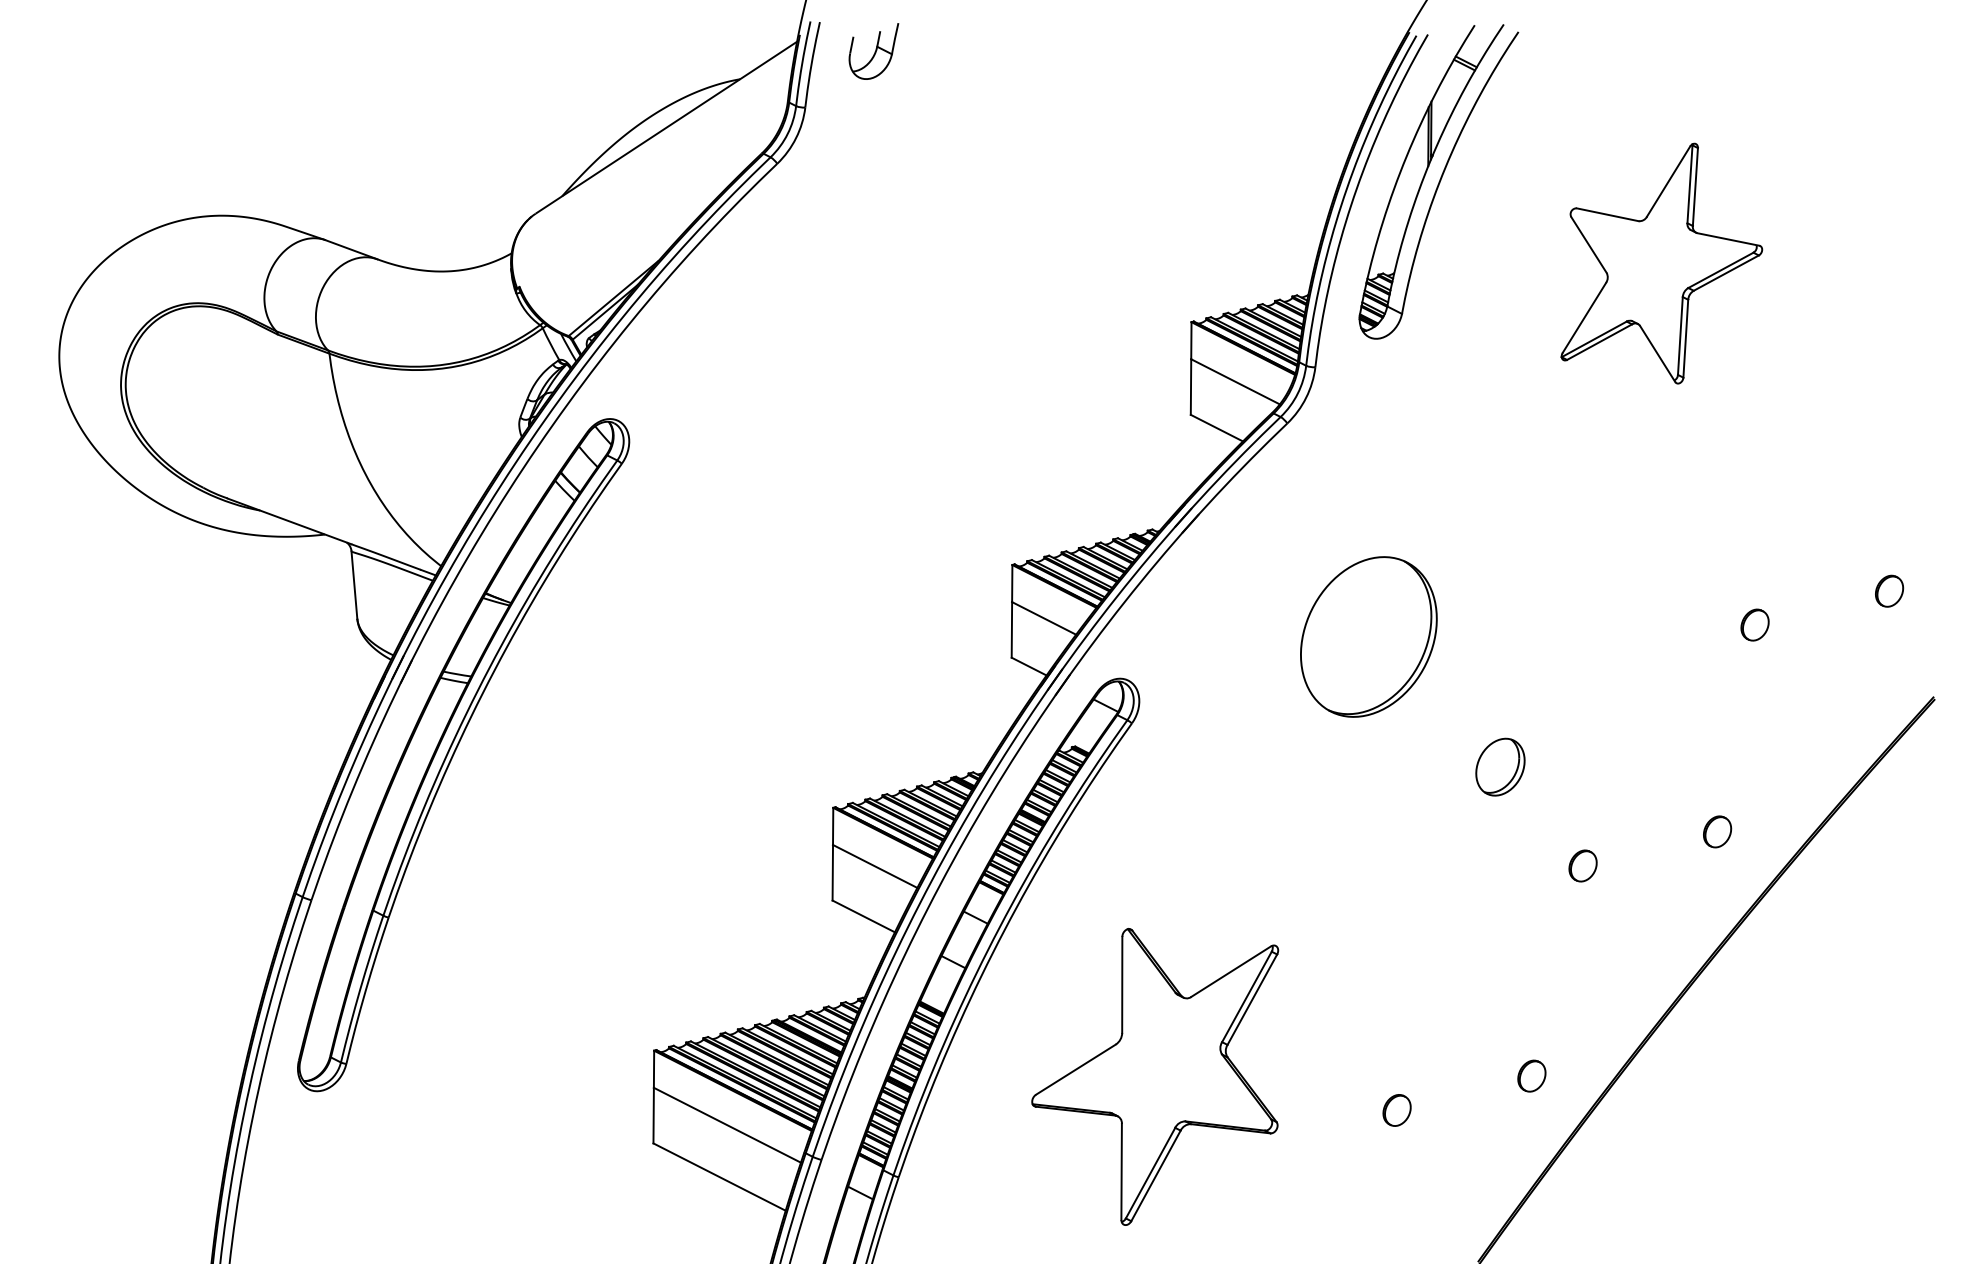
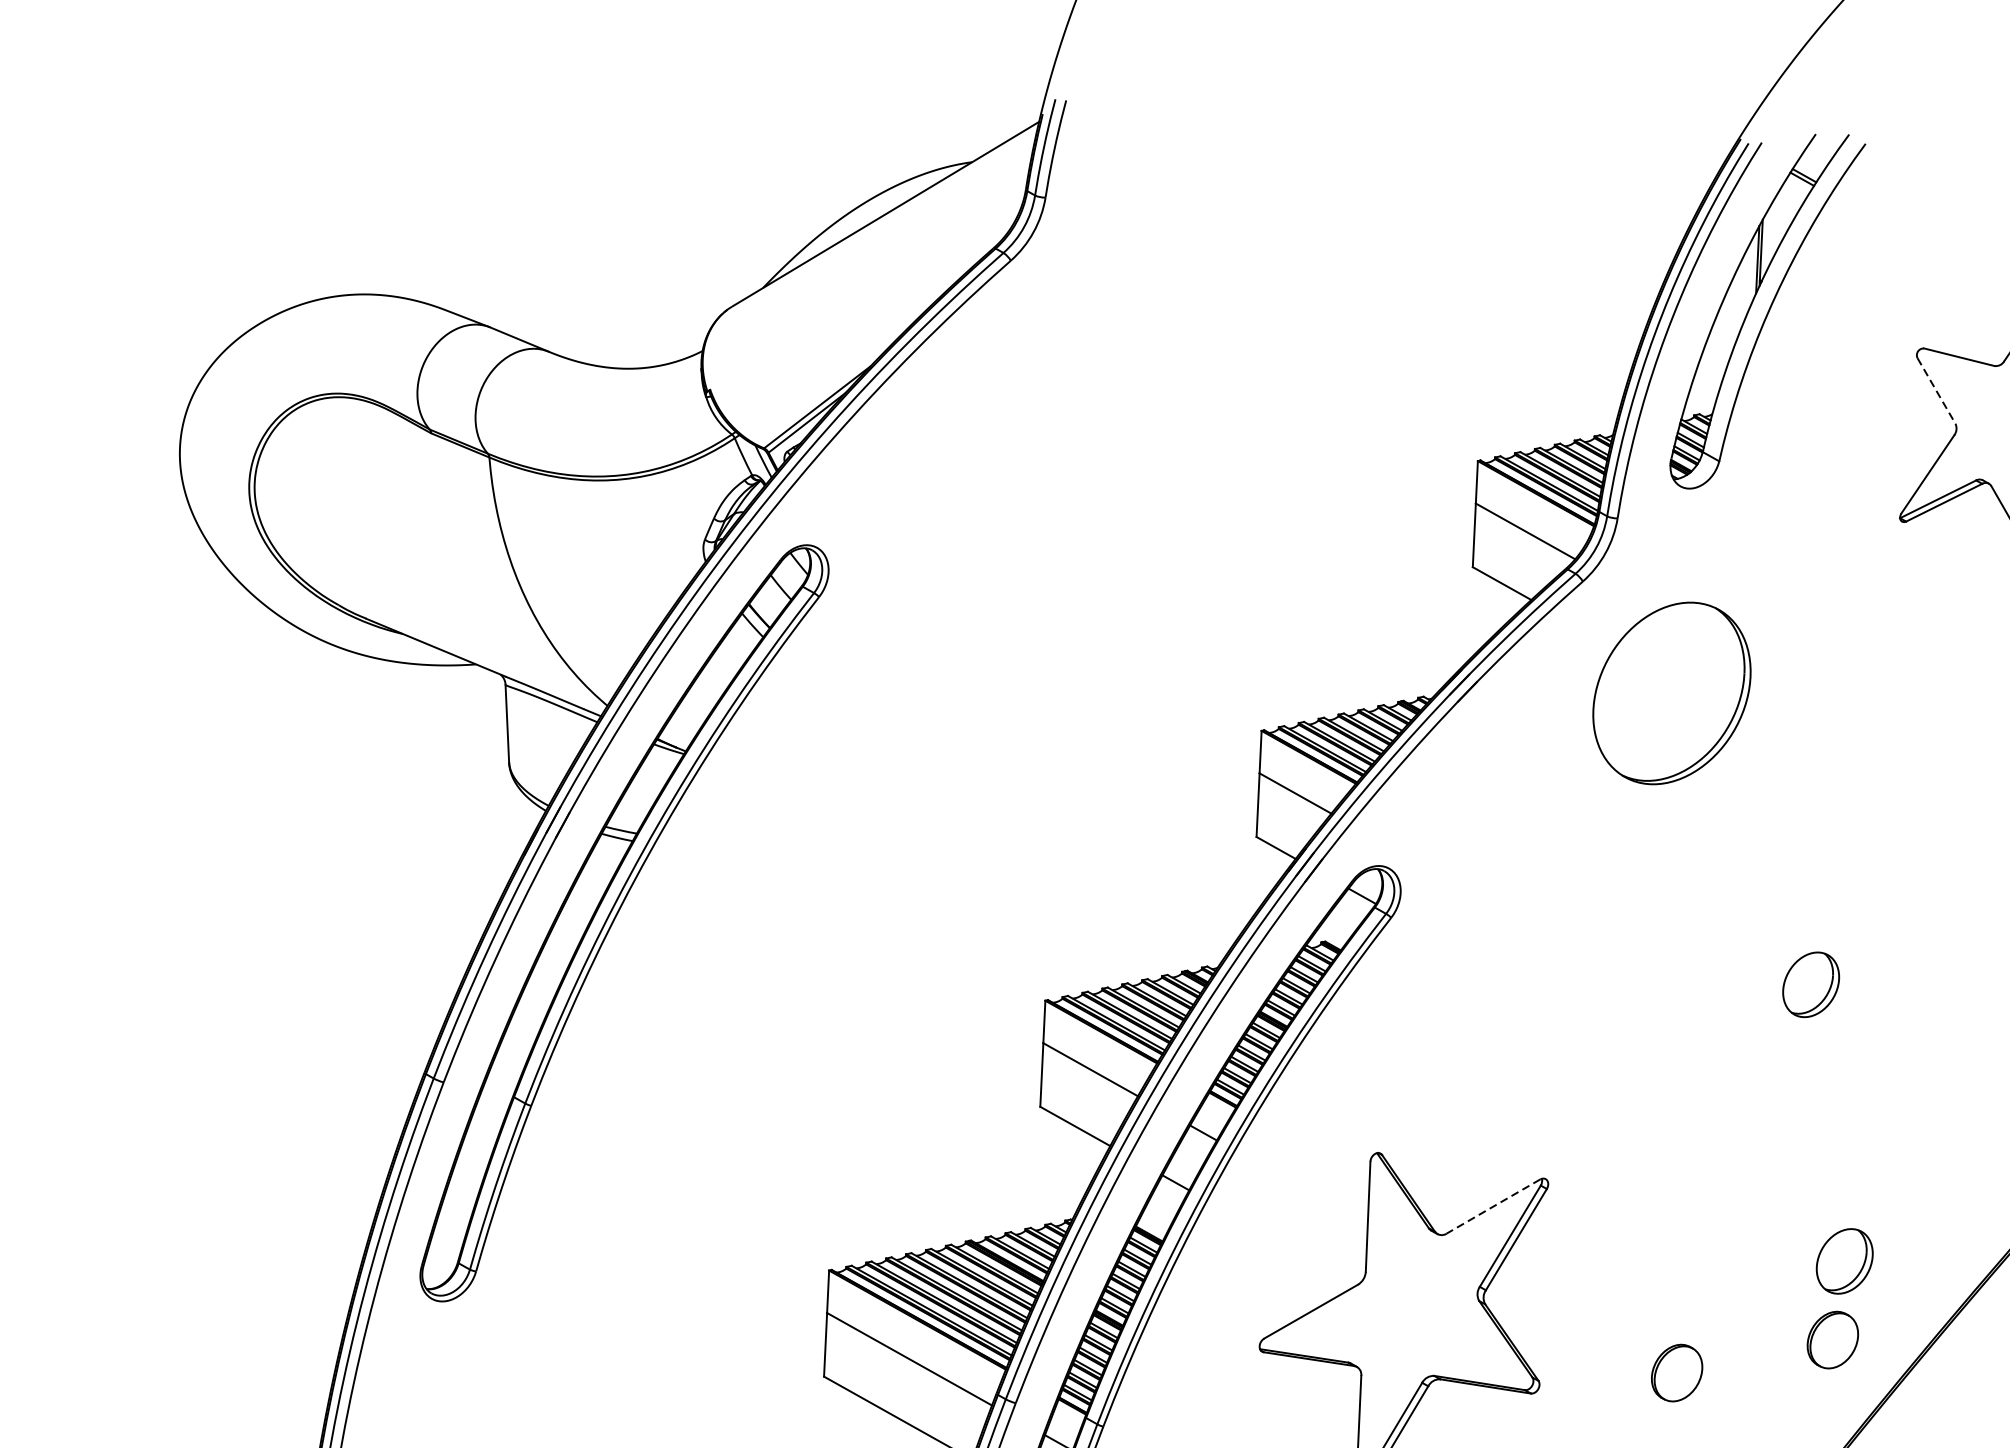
part: (873, 51) -> (1126, 136), removed
line: (1589, 245) -> (1937, 391), solid -> dashed
part: (1368, 636) -> (1671, 692), moved
part: (1582, 865) -> (1900, 1101), removed
line: (1230, 971) -> (1492, 1206), solid -> dashed
part: (1539, 1006) -> (1844, 1260), added
part: (1531, 1075) -> (1832, 1339), size x1.6
part: (1396, 1110) -> (1676, 1373), size x1.6

